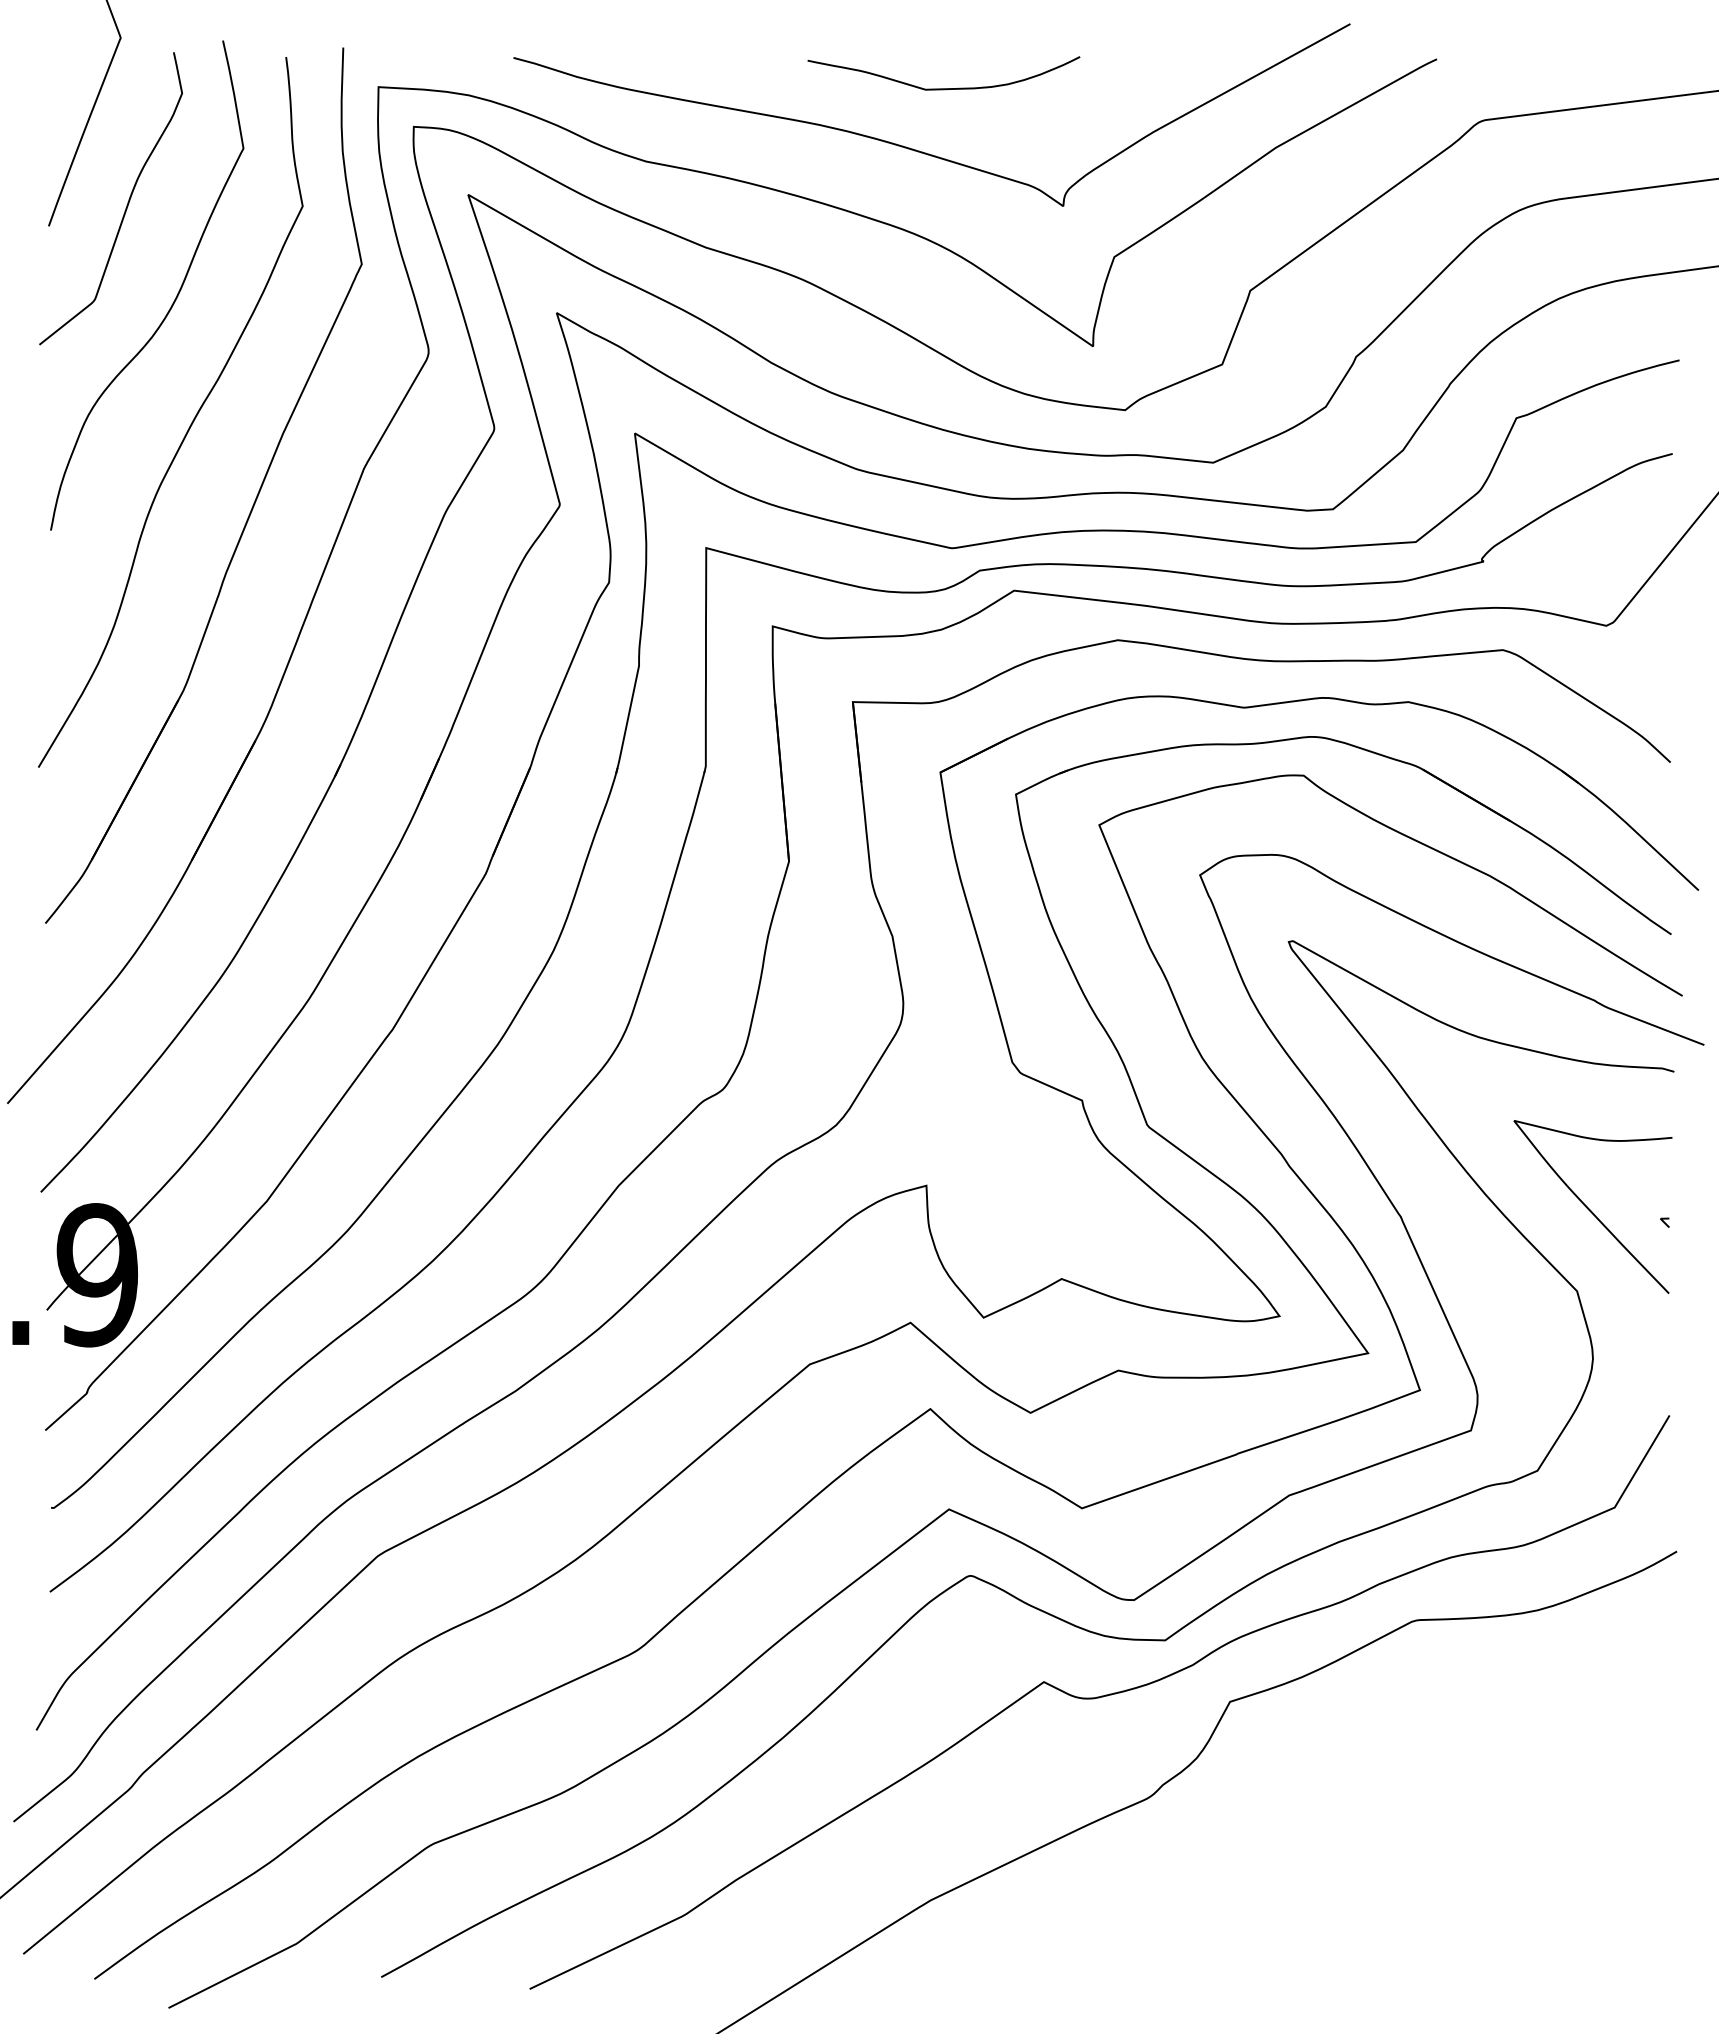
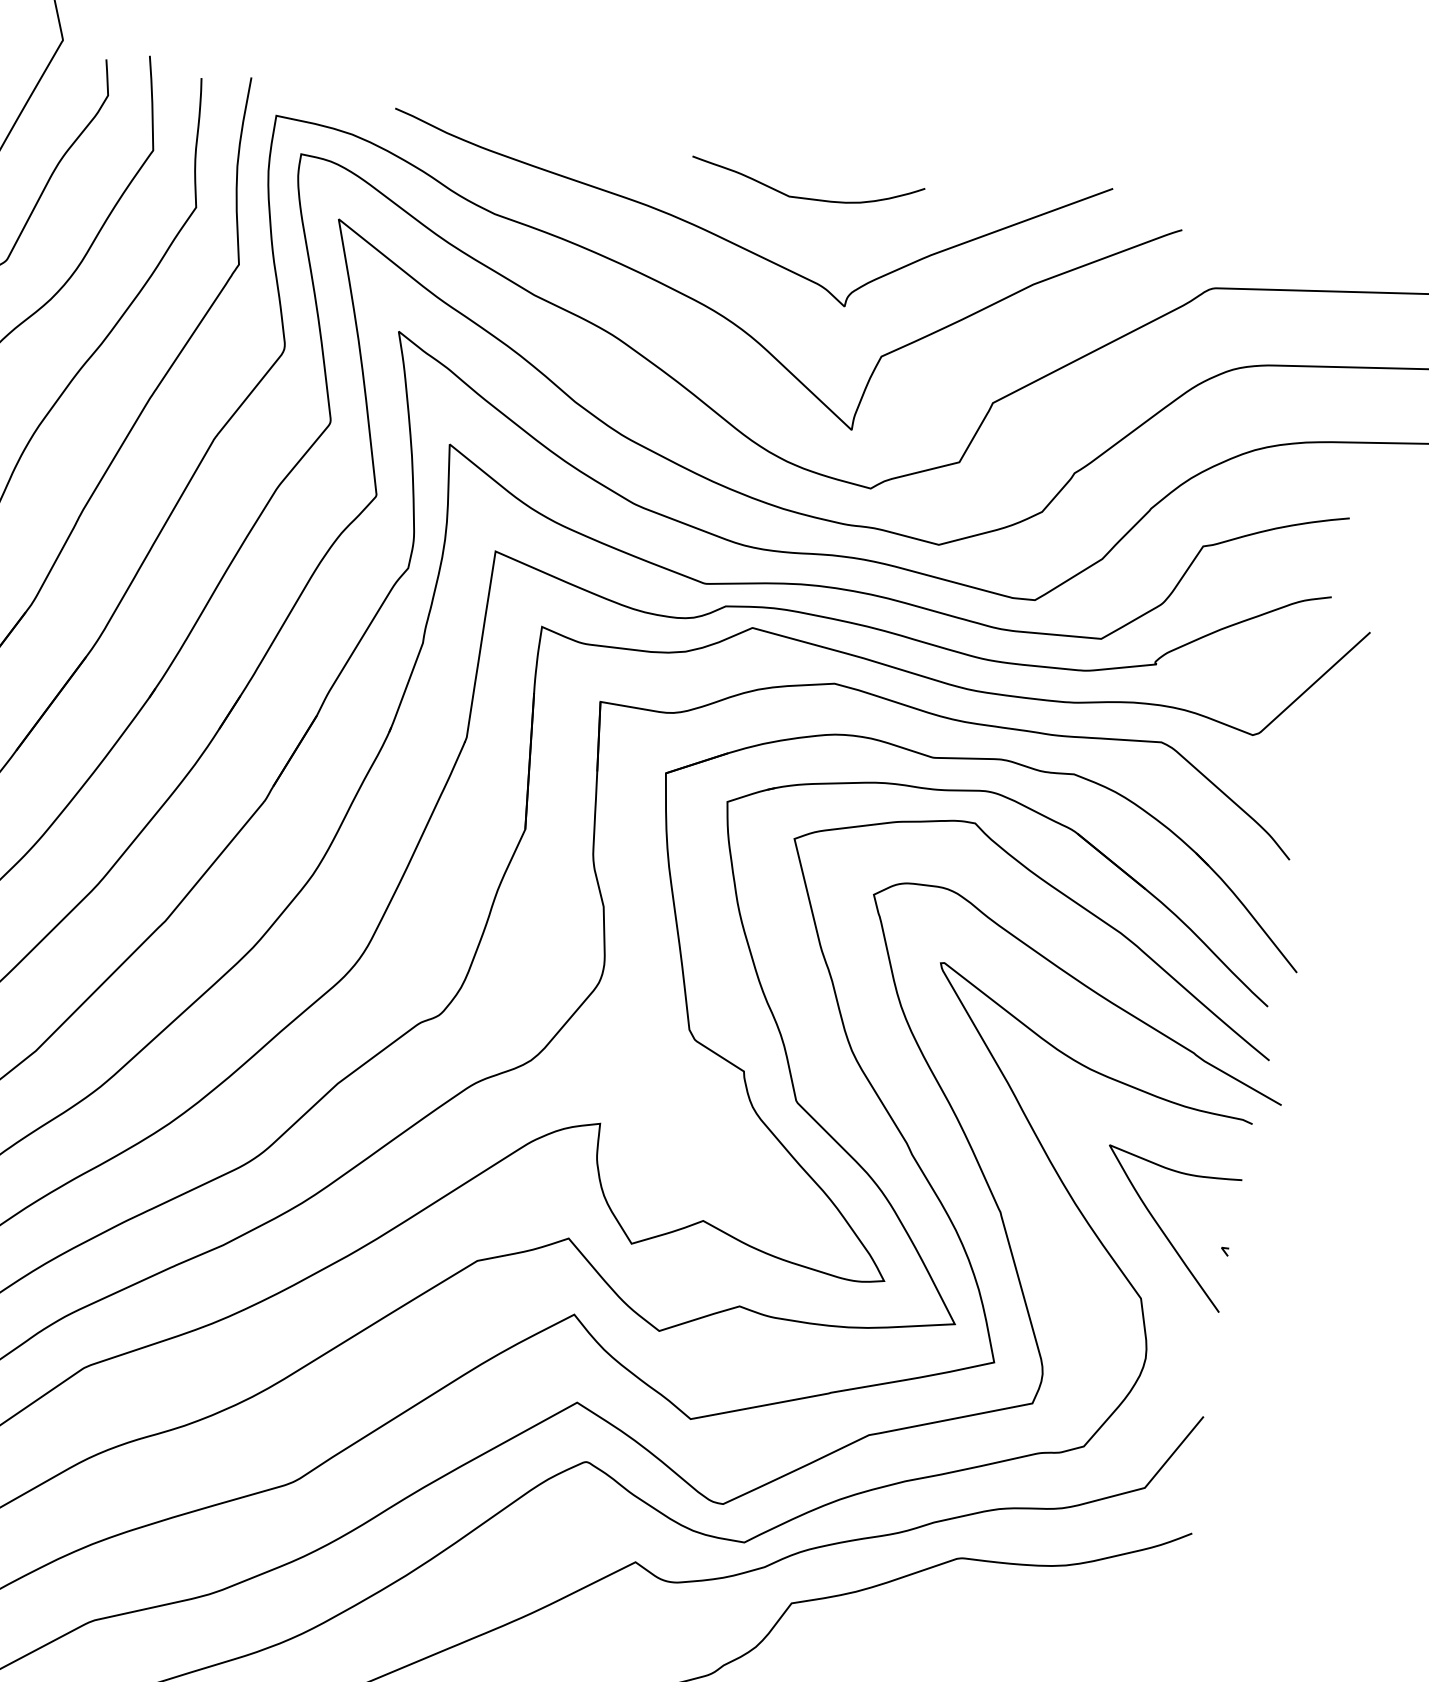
curve: (943, 88) -> (804, 197), moved

